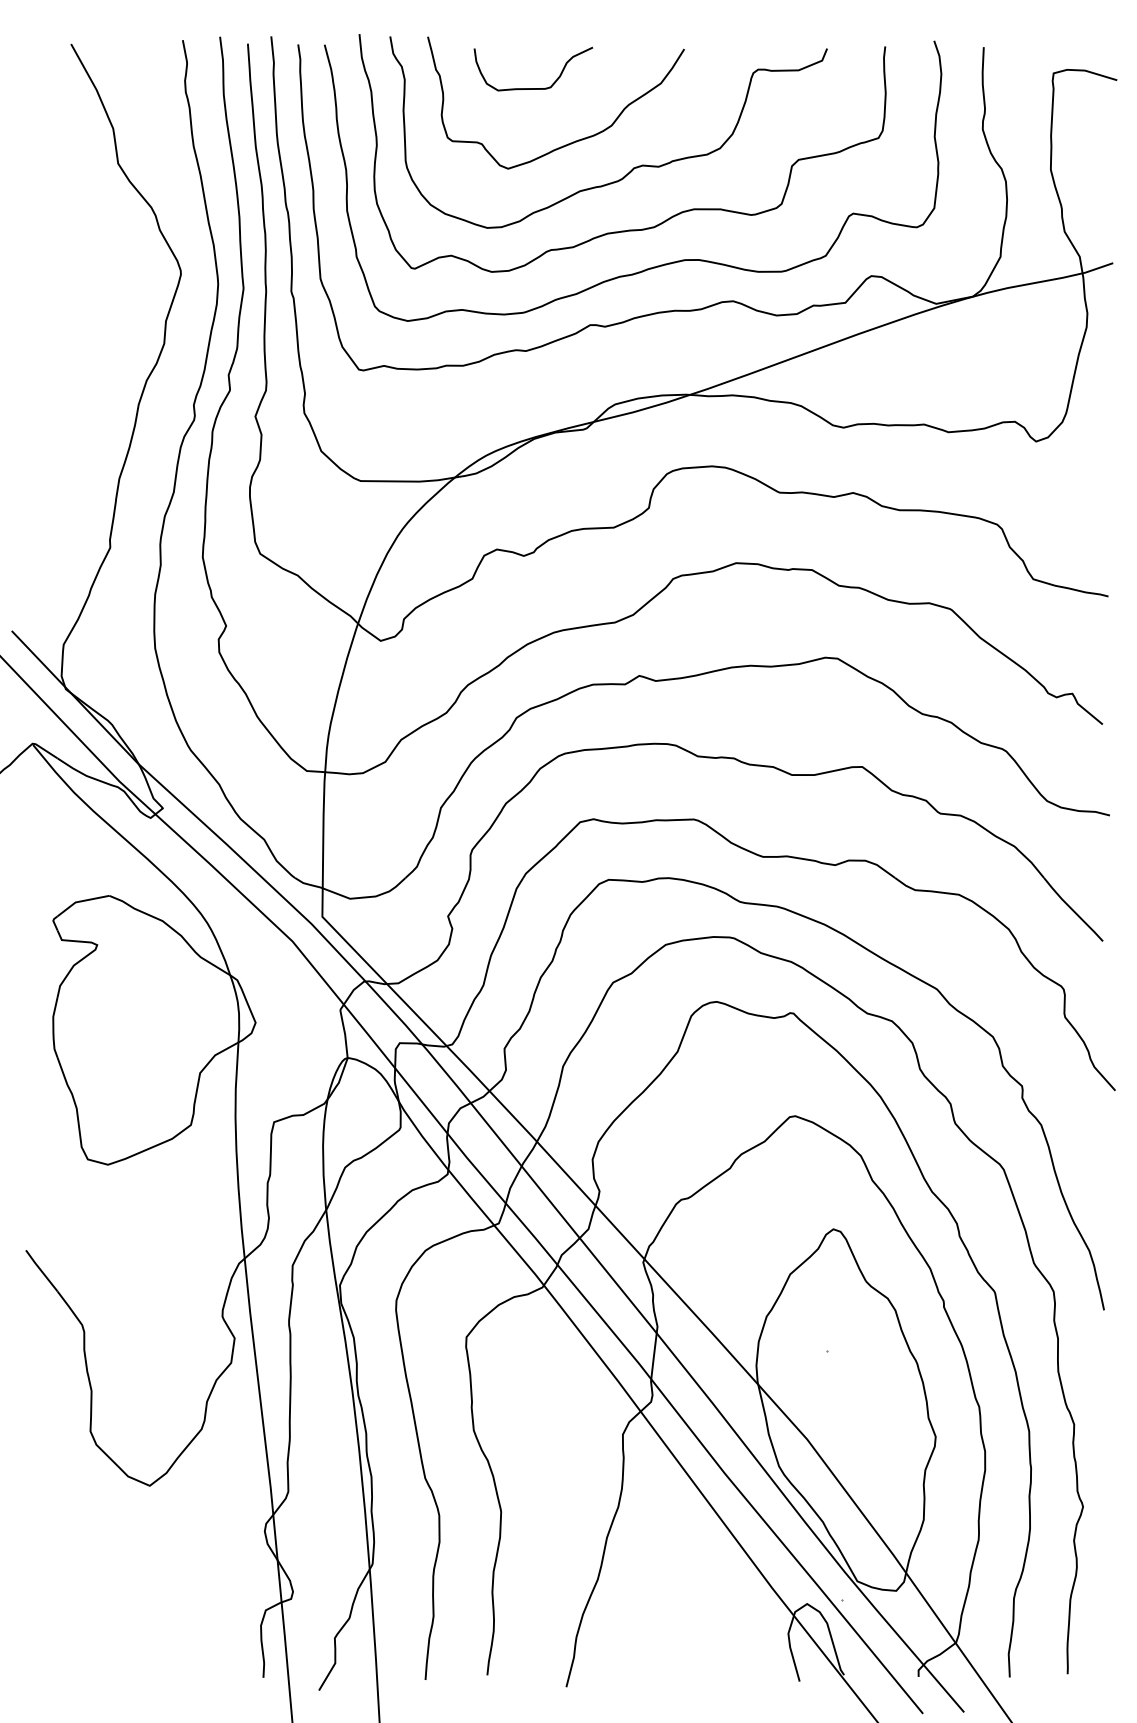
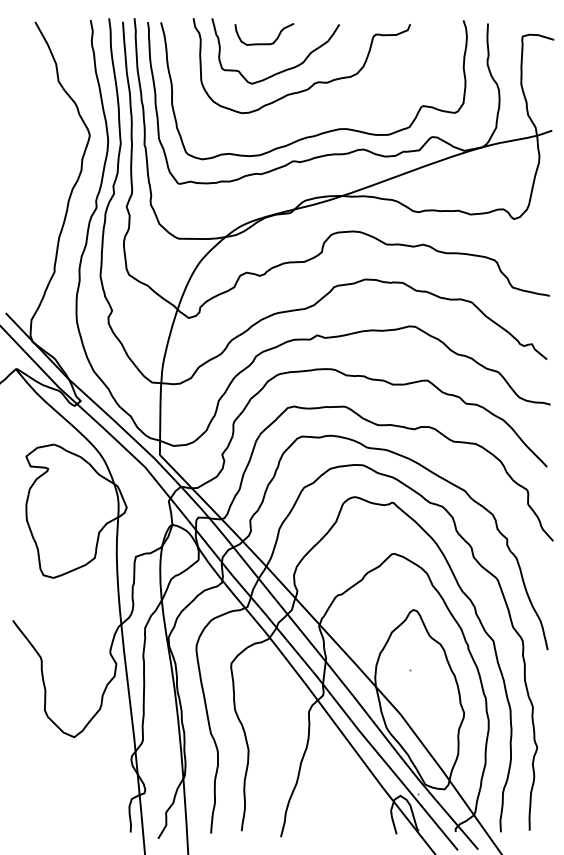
curve: (625, 228) -> (310, 113), removed

